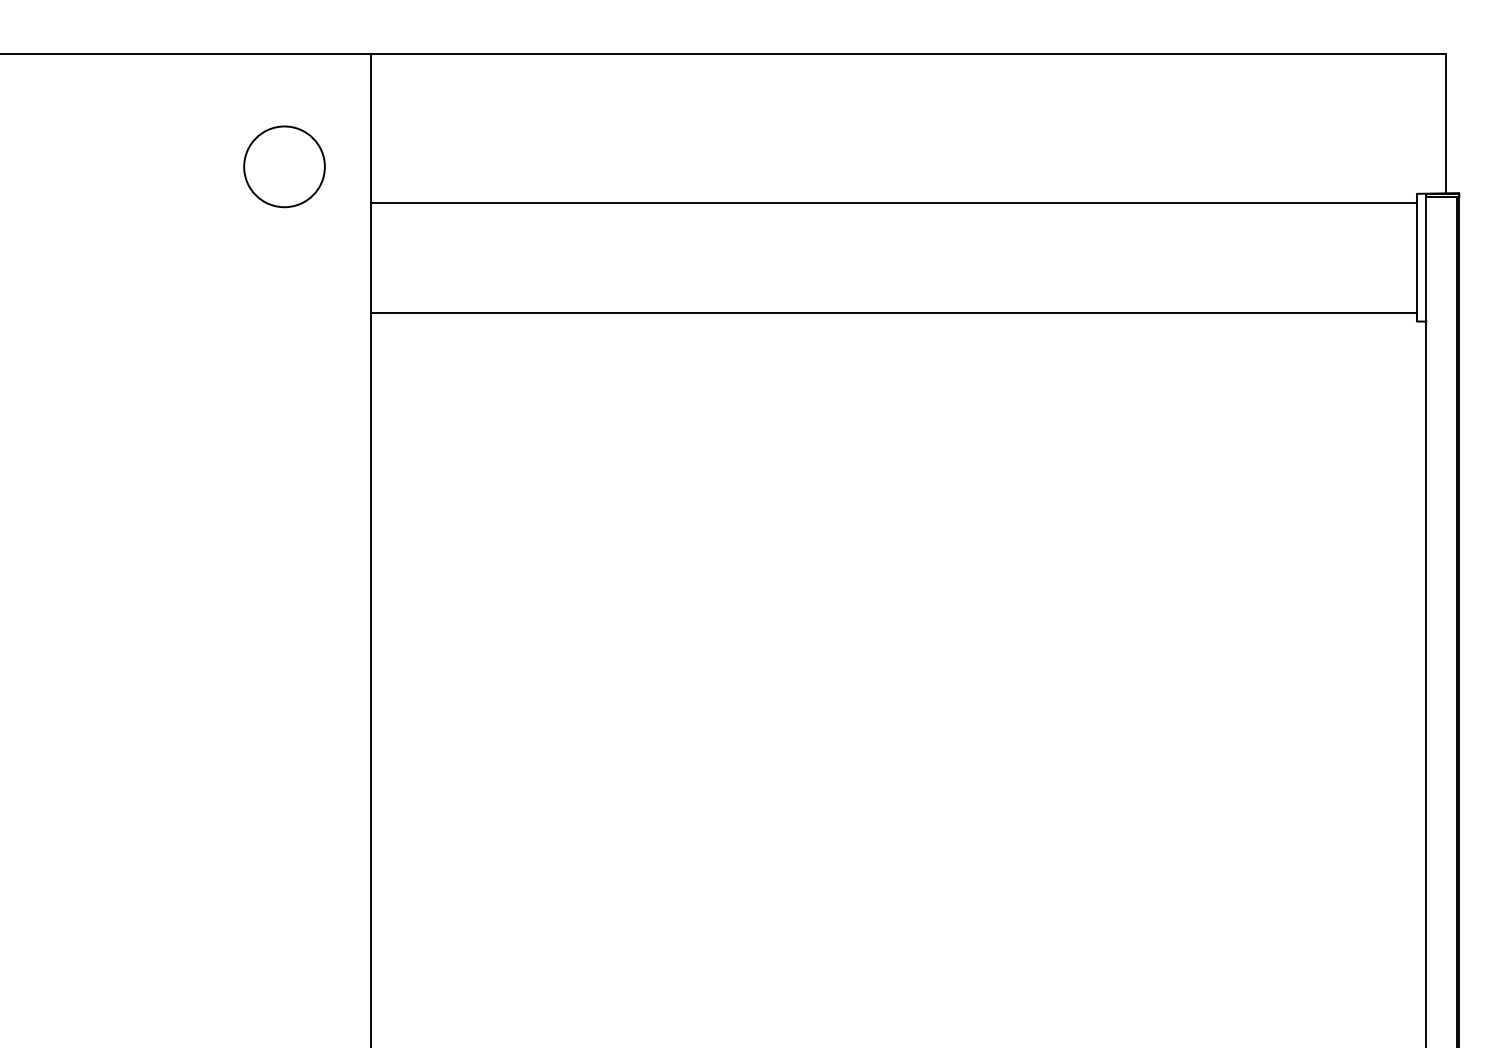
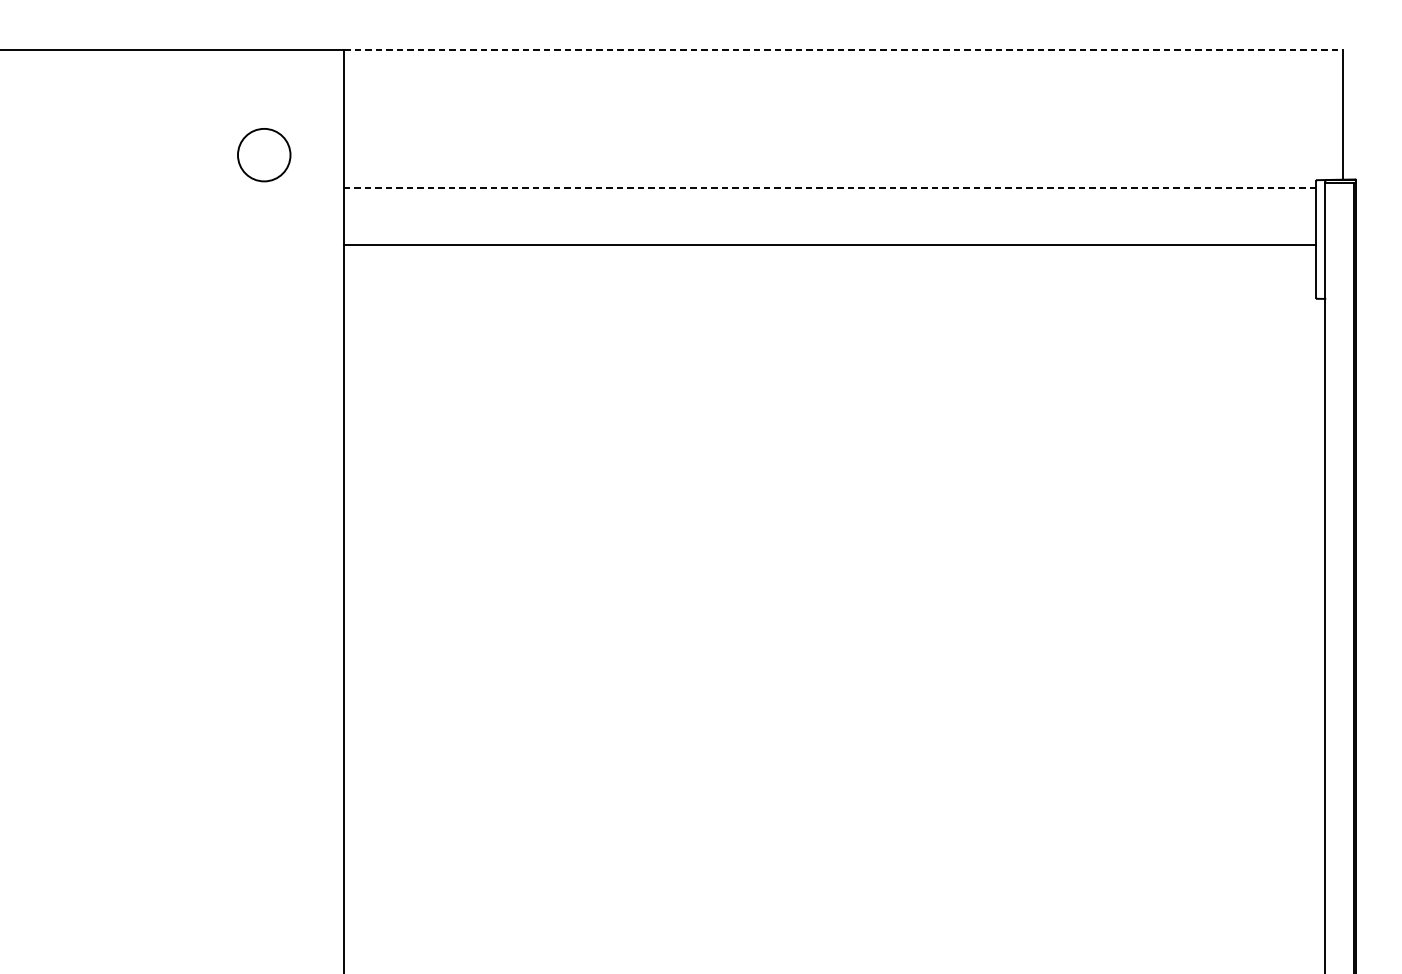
line: (908, 54) -> (844, 50), solid -> dashed
circle: (284, 166) -> (264, 154), size x0.7
line: (893, 202) -> (830, 188), solid -> dashed
line: (893, 312) -> (830, 244), moved

